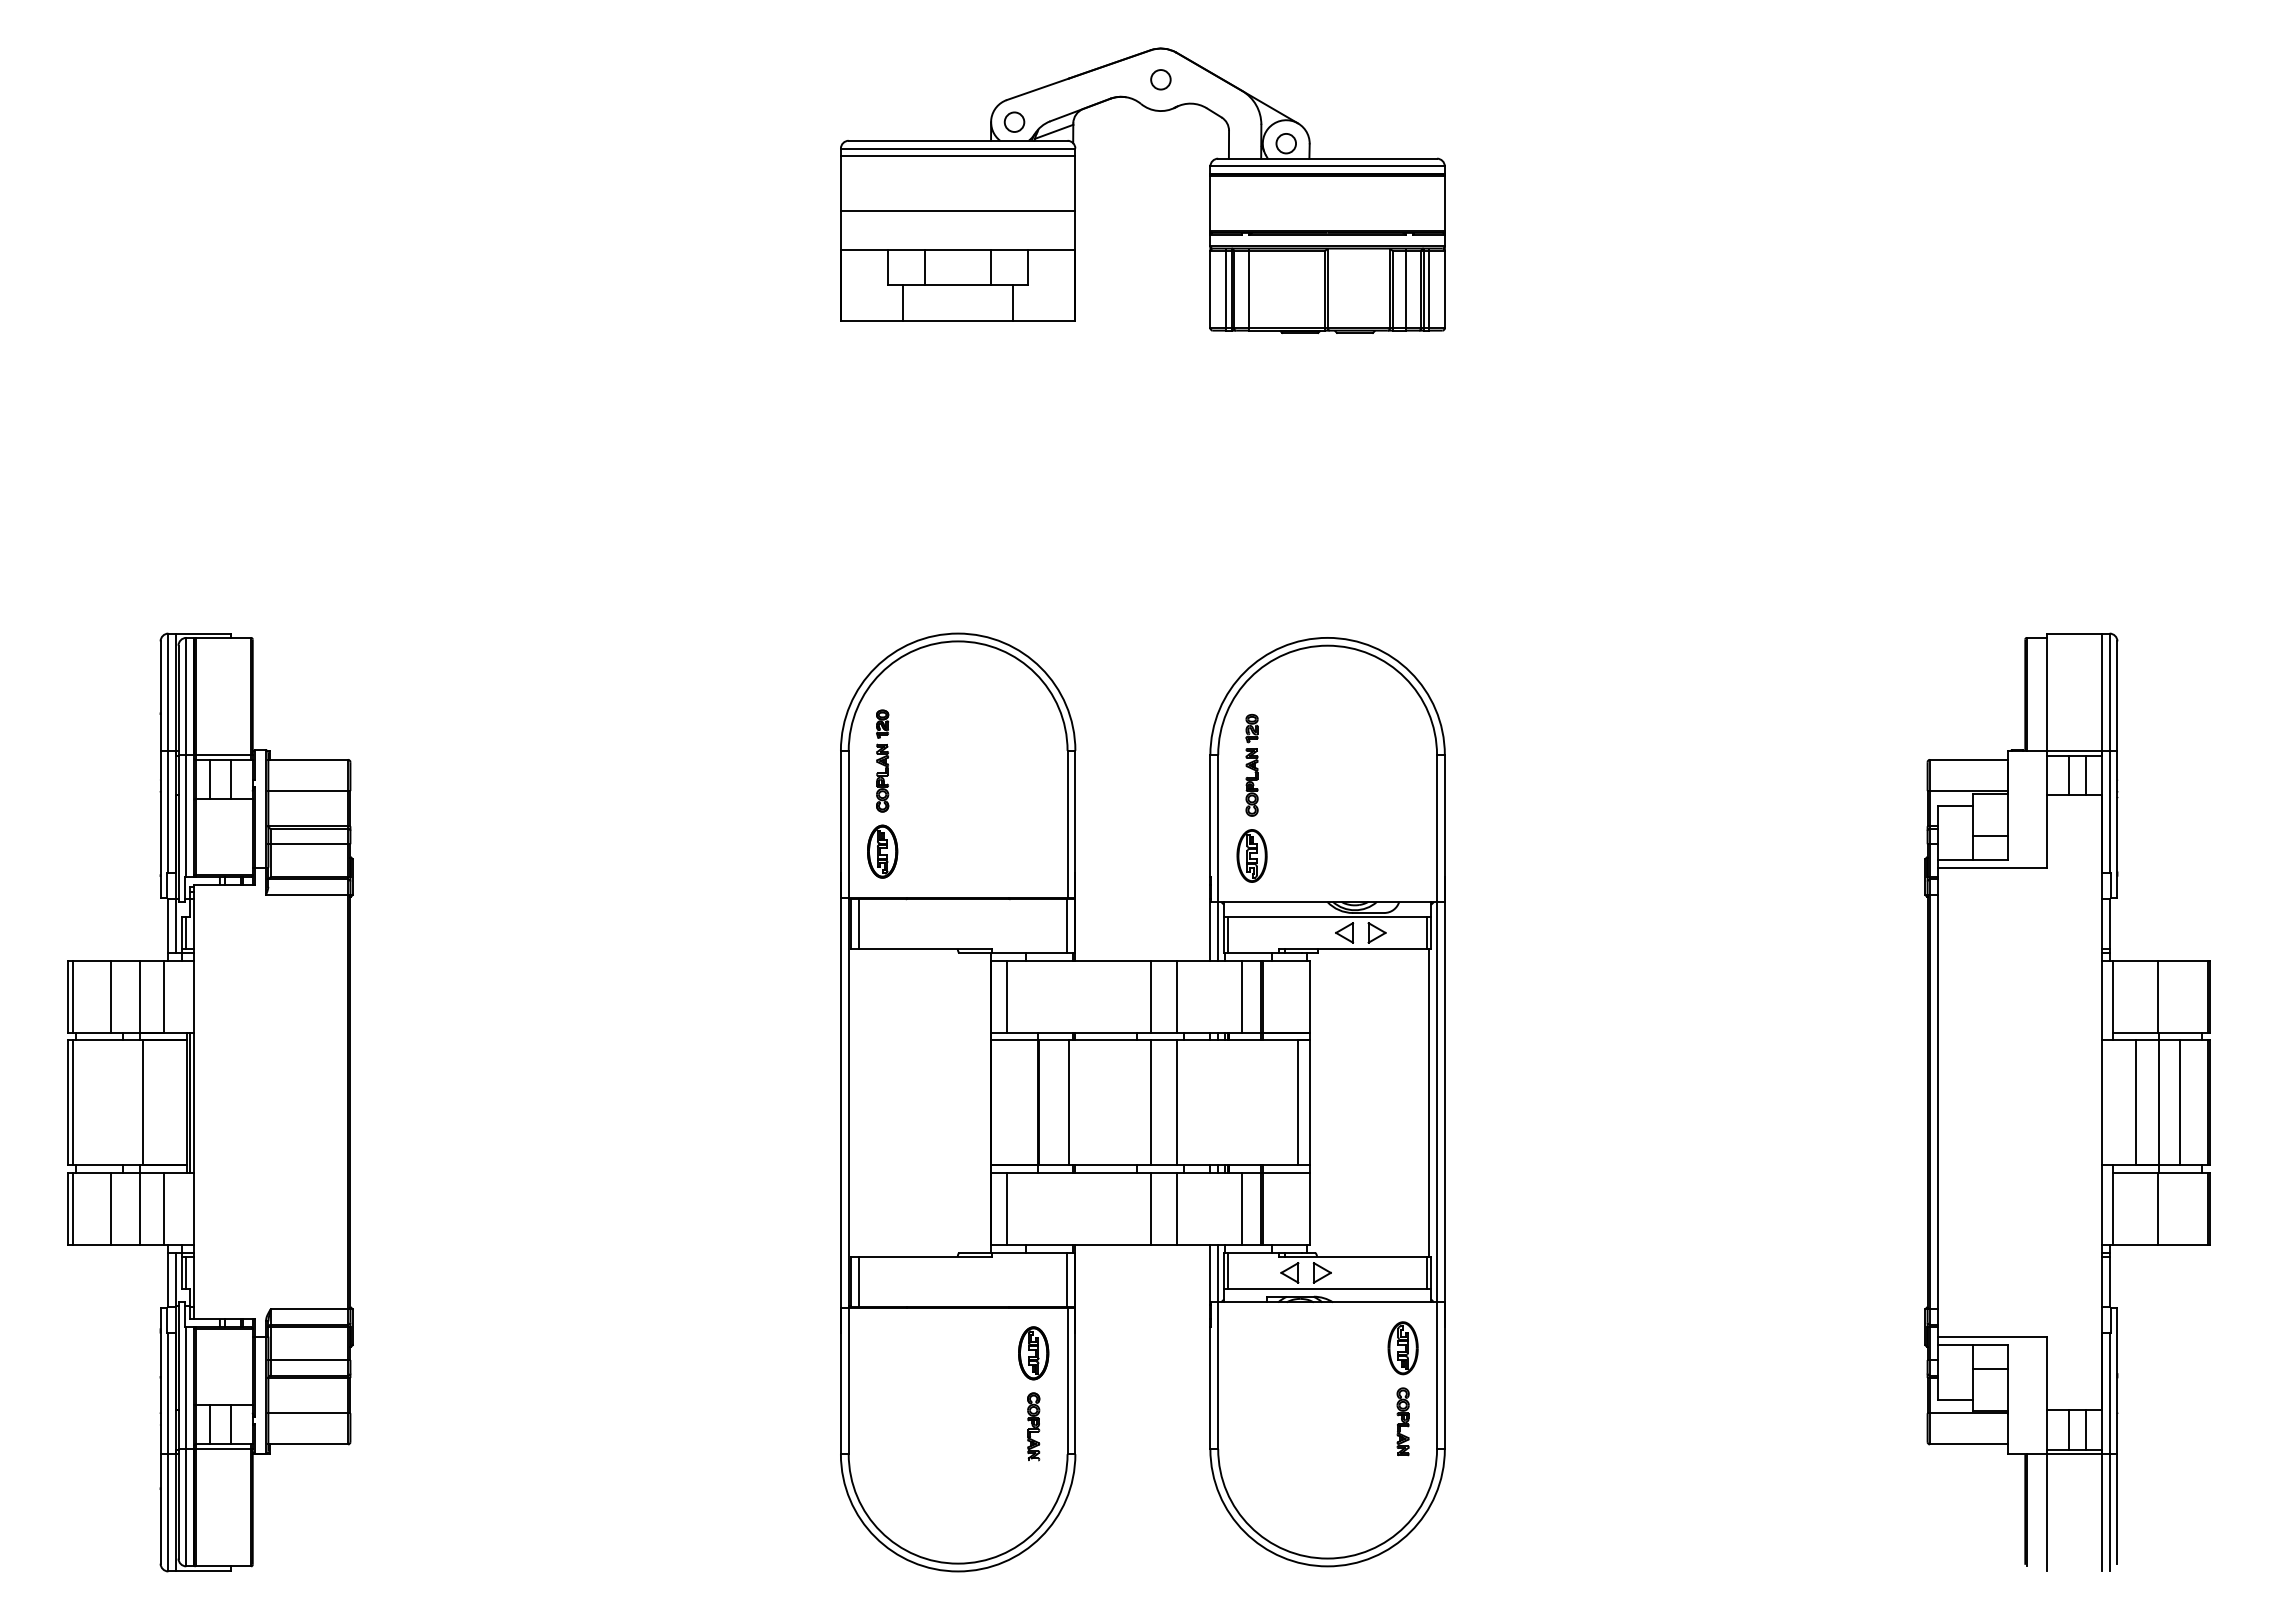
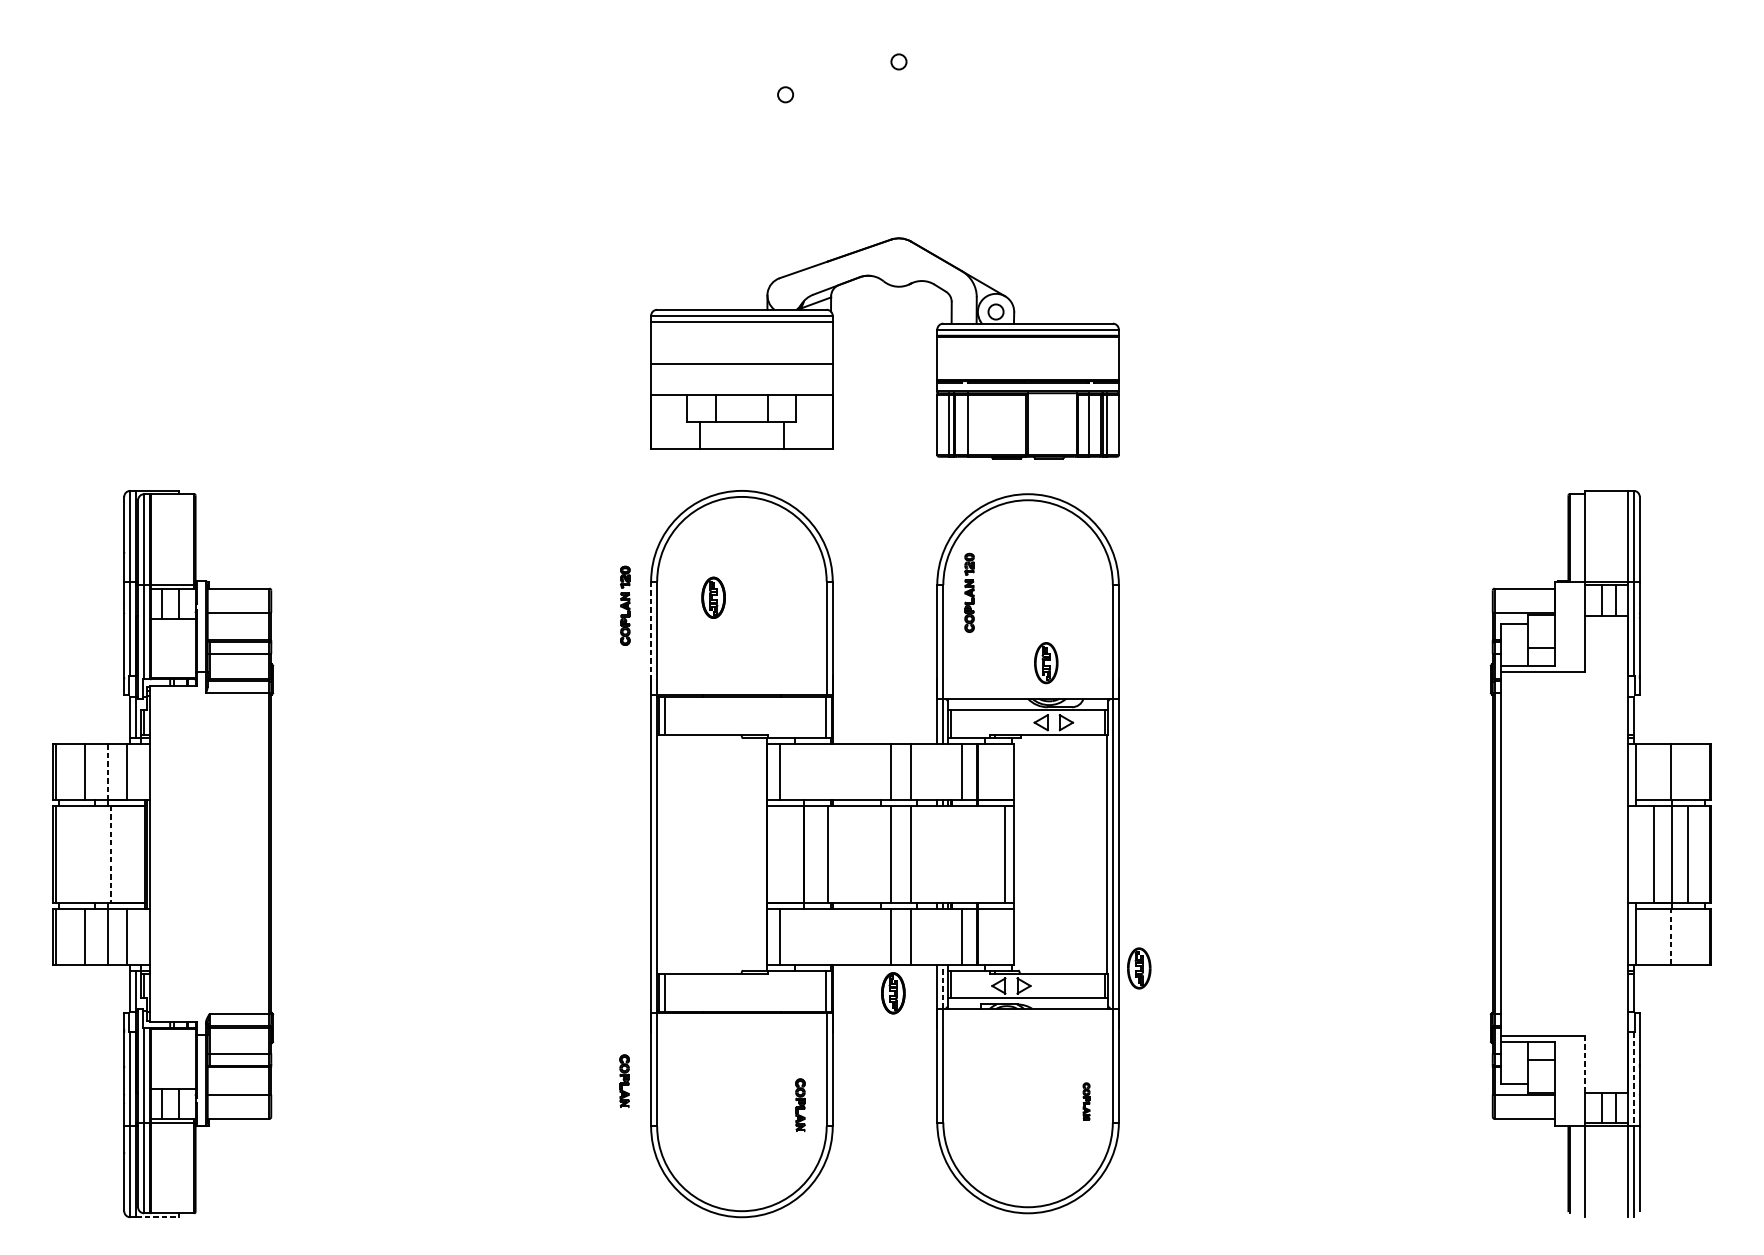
part: (1075, 190) -> (832, 348), moved
part: (882, 760) -> (625, 605), moved
line: (840, 811) -> (650, 628), solid -> dashed
part: (882, 851) -> (713, 597), moved
part: (1251, 855) -> (1045, 662), moved
line: (140, 996) -> (108, 771), solid -> dashed
line: (143, 1102) -> (110, 854), solid -> dashed
line: (2158, 1209) -> (1671, 936), solid -> dashed
line: (1218, 1273) -> (943, 986), solid -> dashed
part: (1402, 1348) -> (1138, 968), moved
part: (1033, 1353) -> (893, 993), moved
line: (2047, 1373) -> (1585, 1063), solid -> dashed
line: (2109, 1393) -> (1633, 1079), solid -> dashed
part: (806, 1395) -> (624, 1080), added
part: (1402, 1421) -> (1086, 1101), size x0.7
line: (204, 1571) -> (158, 1217), solid -> dashed

